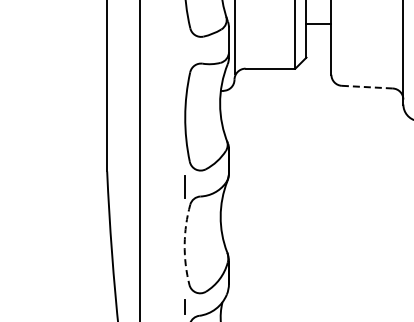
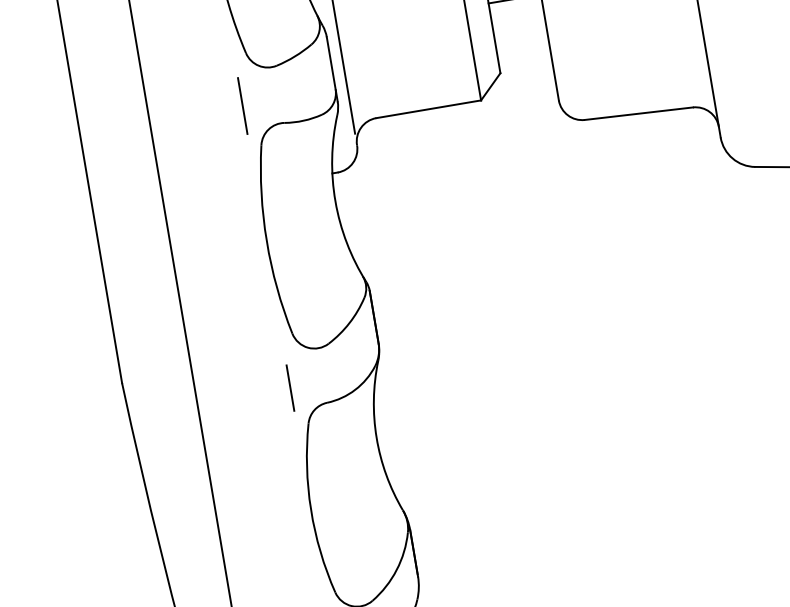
line: (184, 52) -> (242, 105), added
line: (367, 87) -> (639, 114), dashed -> solid
arc: (184, 244) -> (310, 509), dashed -> solid

